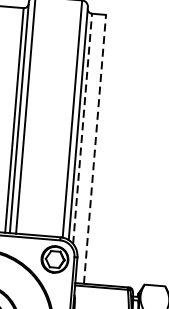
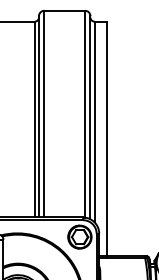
line: (82, 128) -> (94, 121), dashed -> solid
line: (94, 148) -> (106, 138), dashed -> solid

